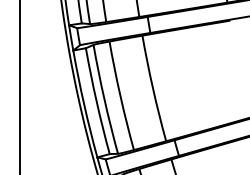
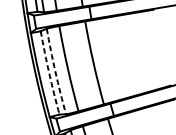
arc: (104, 99) -> (55, 71), solid -> dashed
arc: (96, 101) -> (49, 73), solid -> dashed

